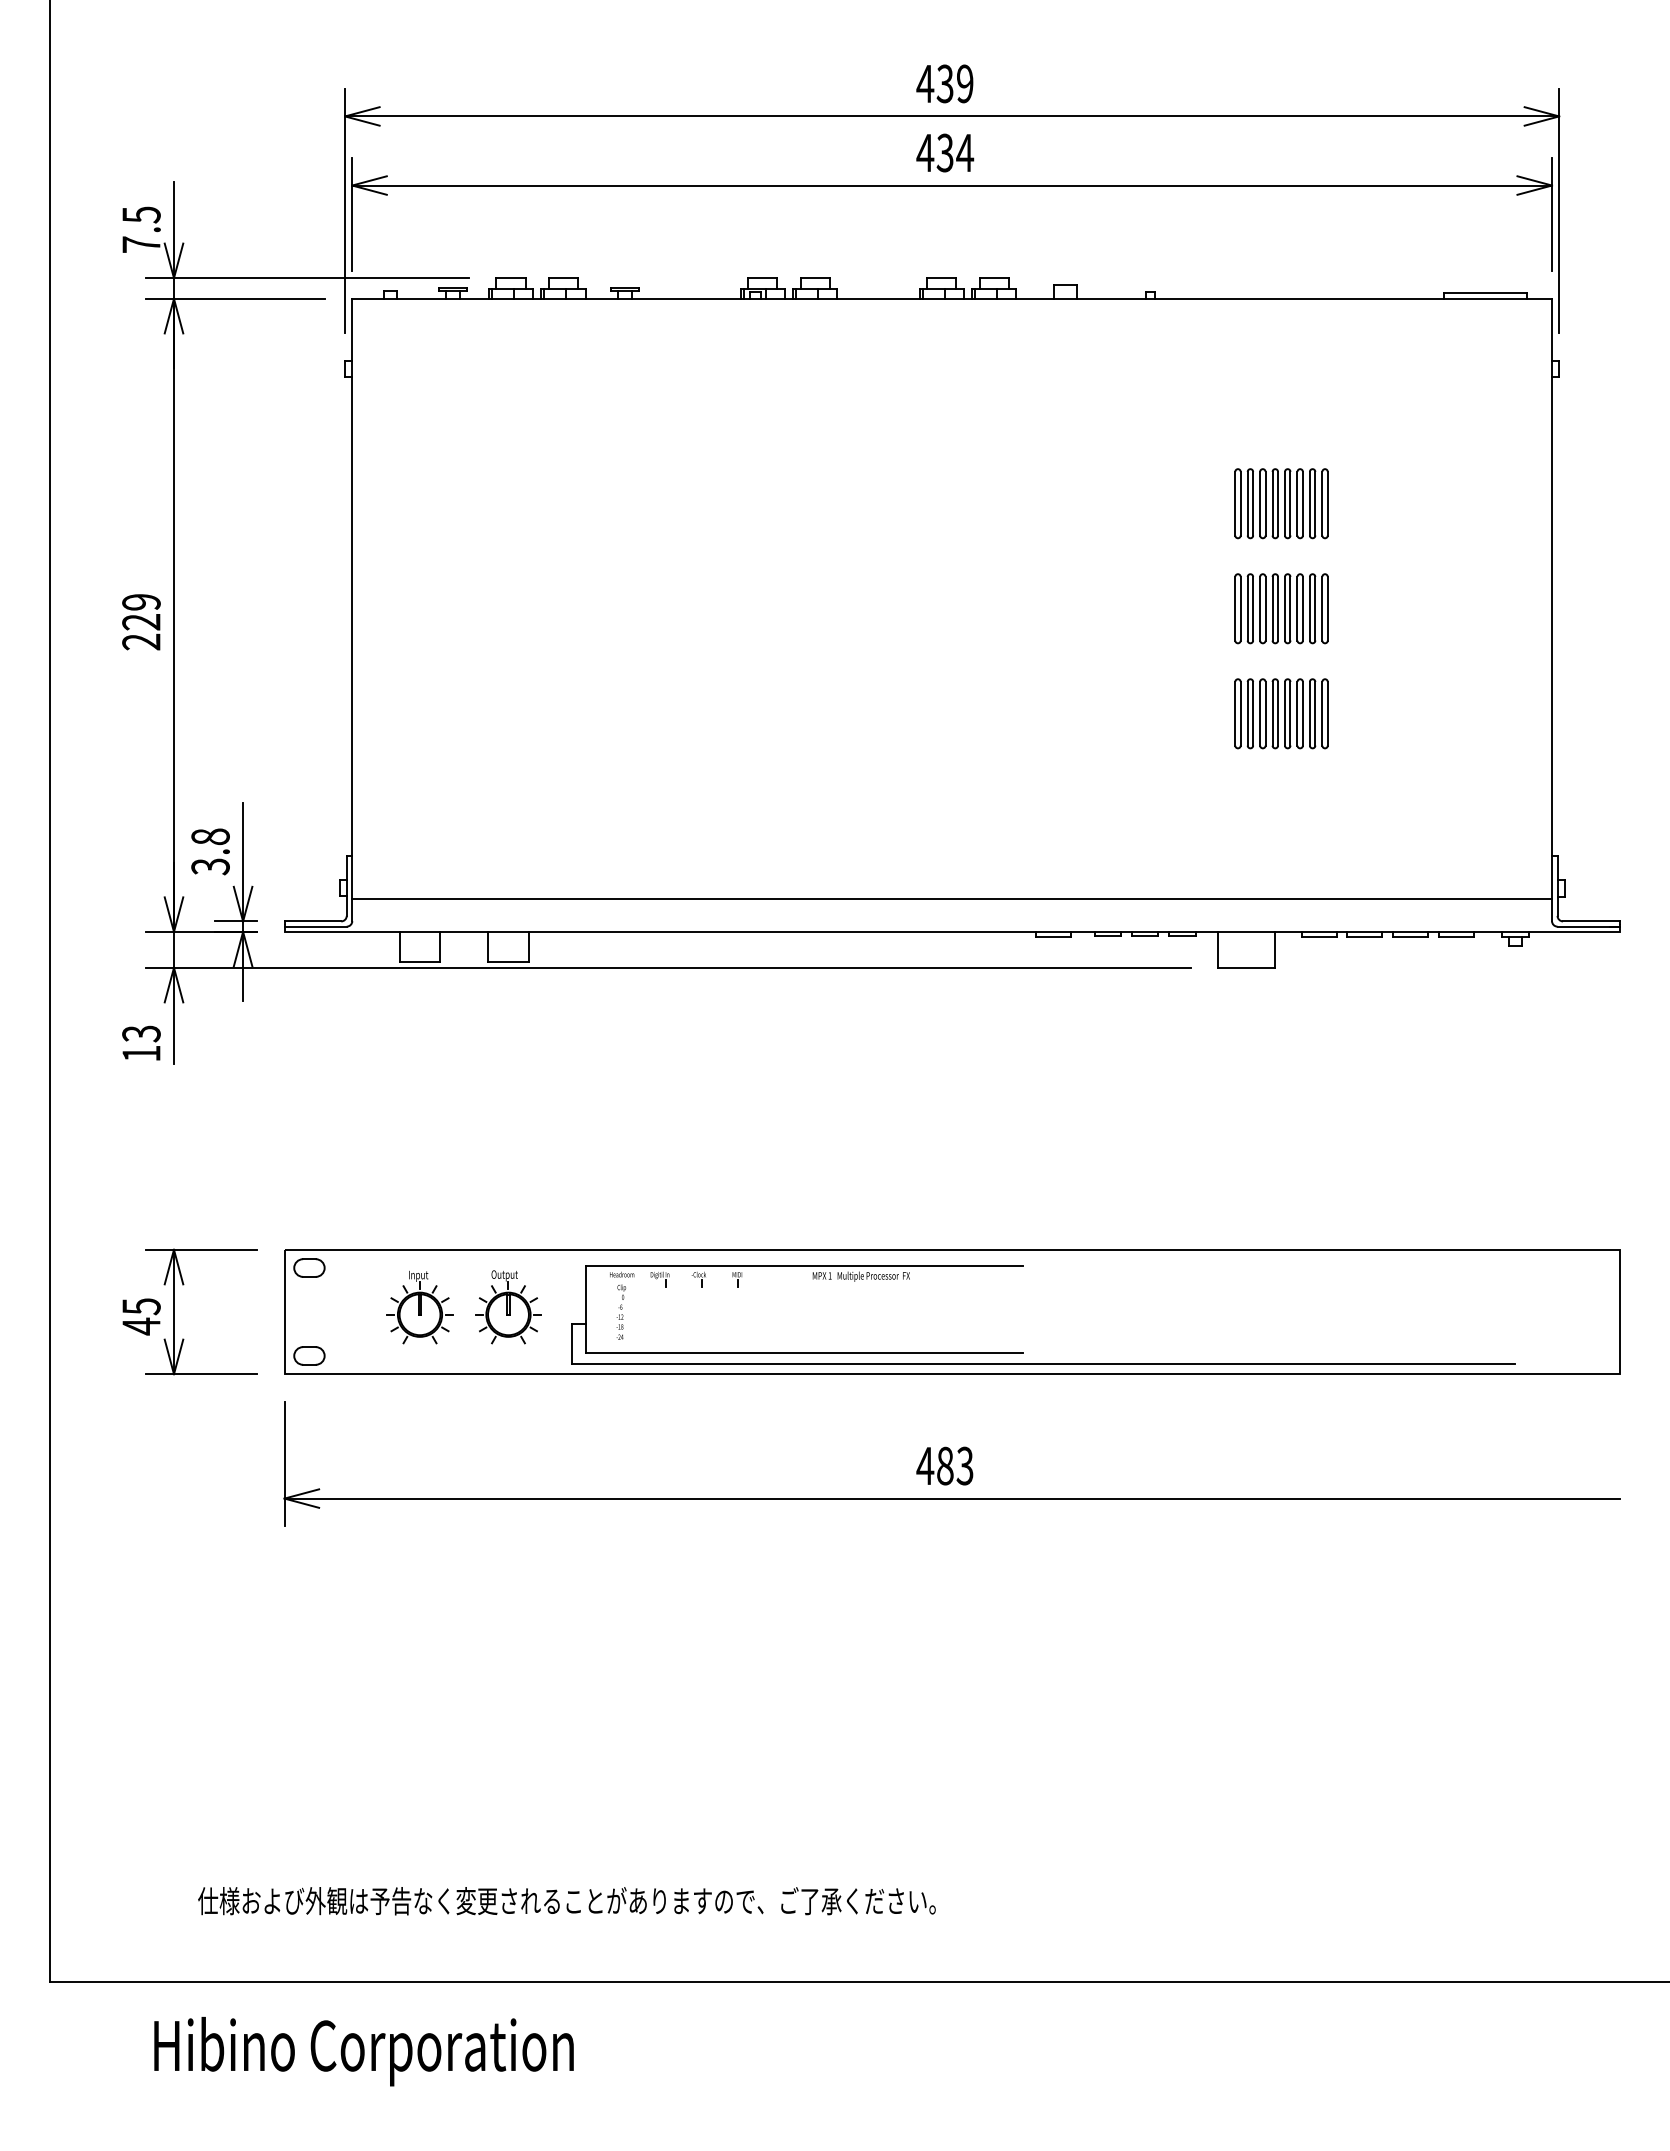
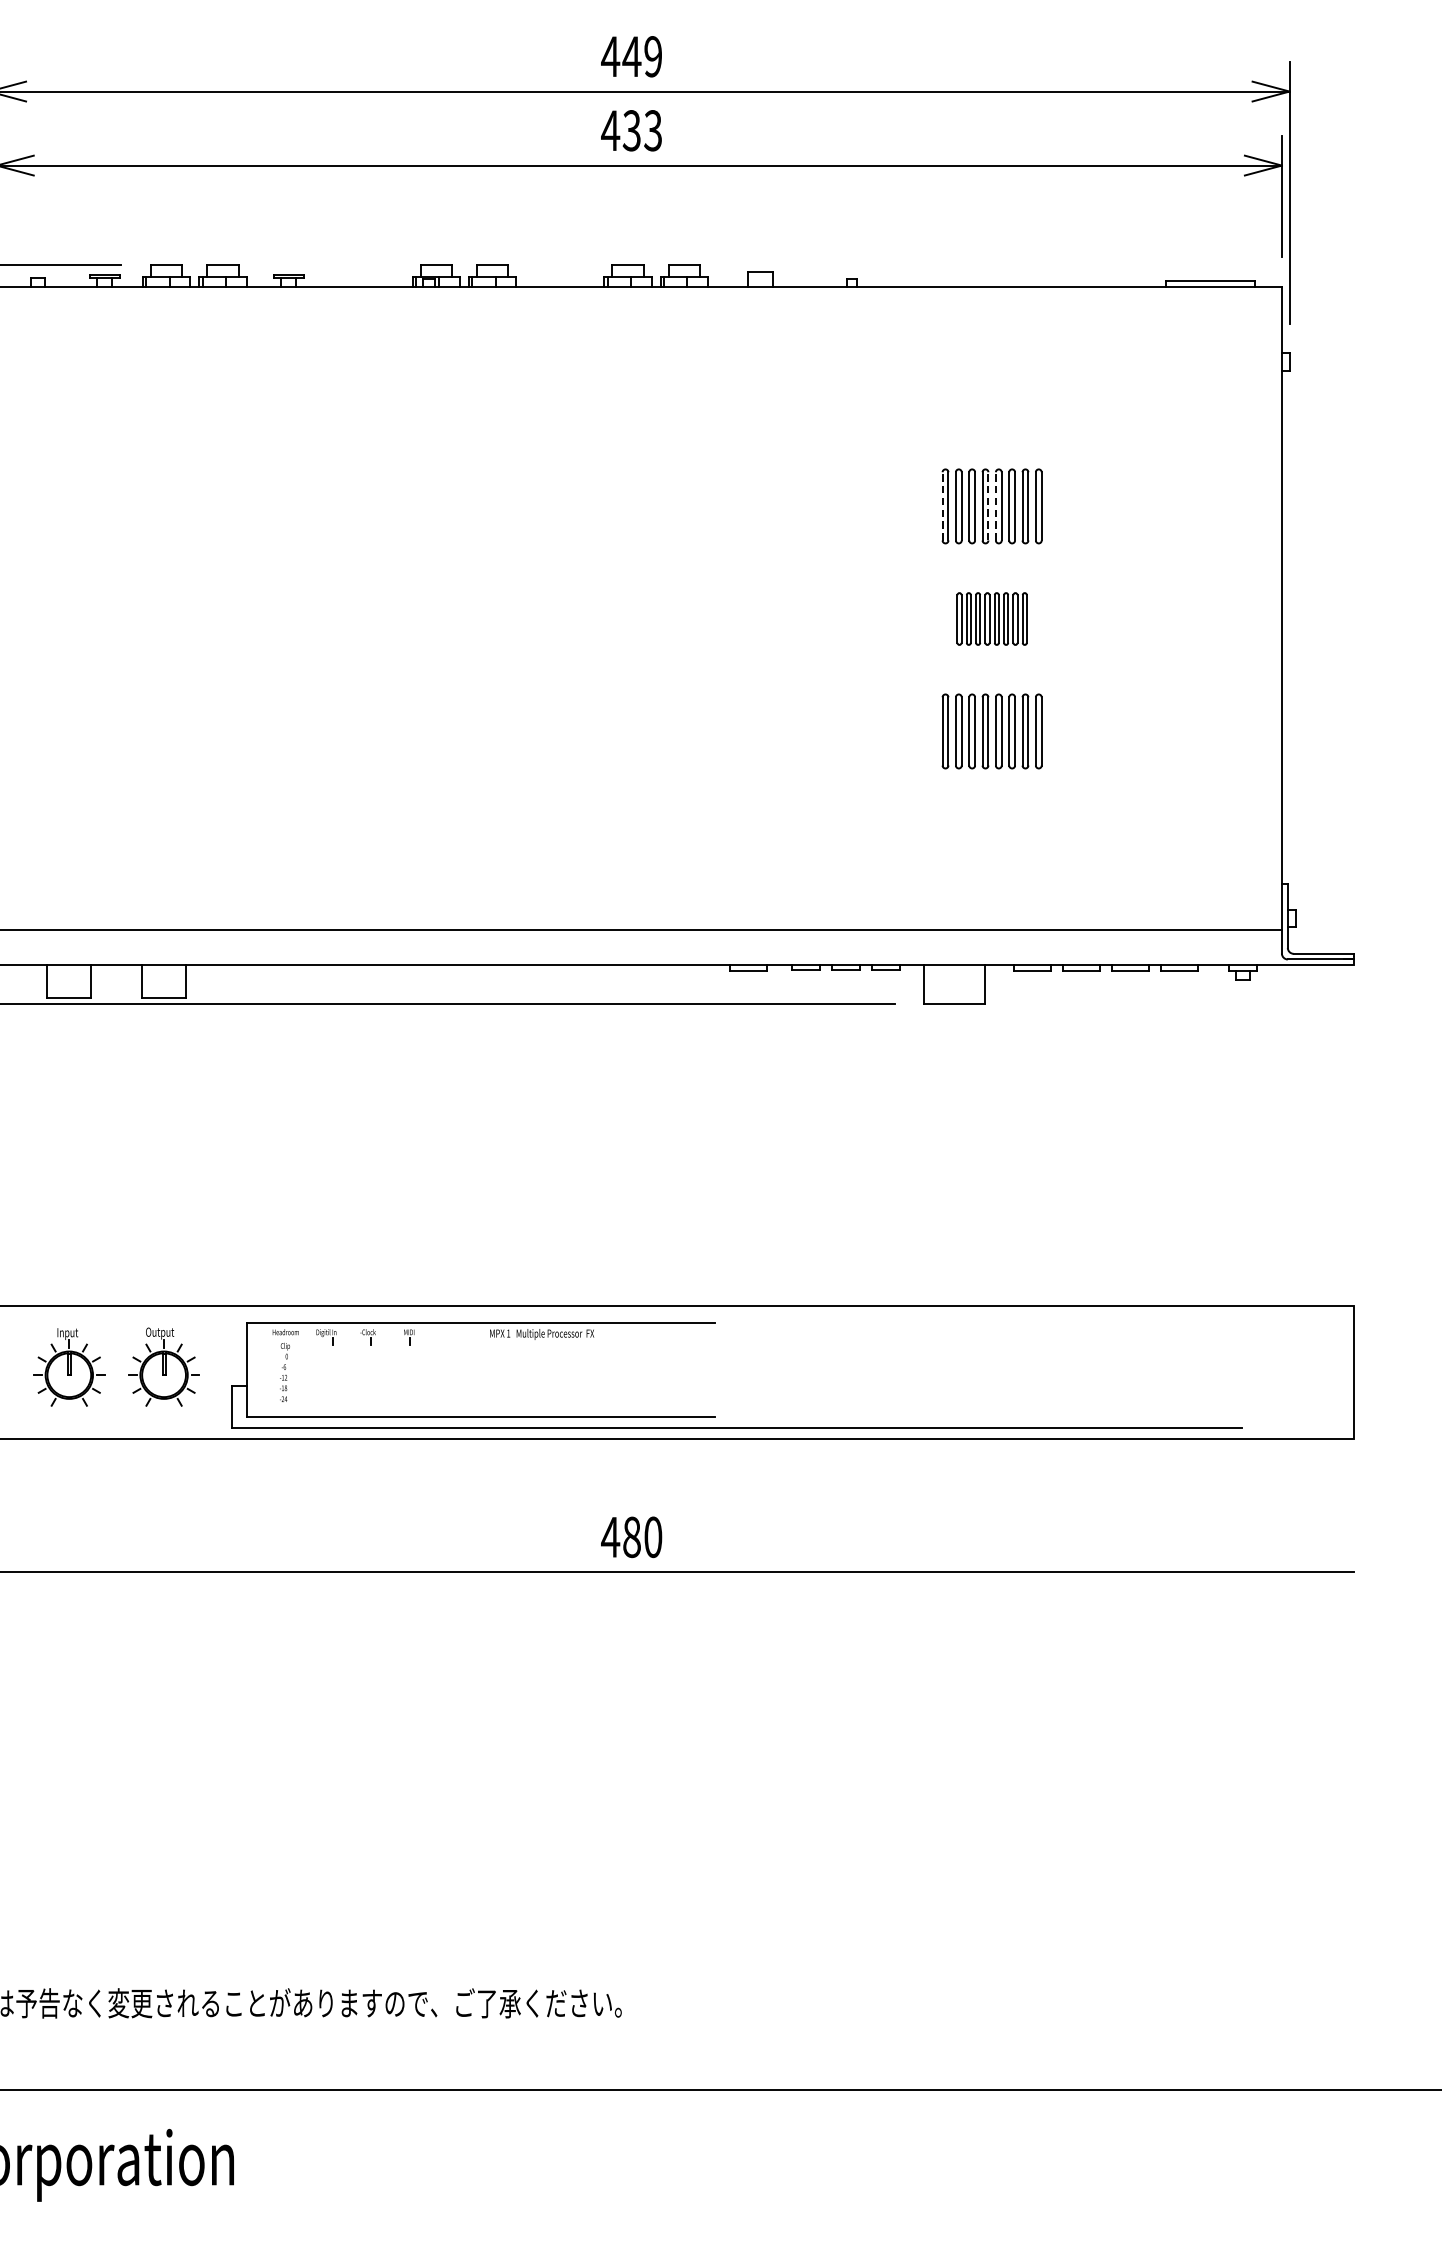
text: (945, 83) -> (632, 56), 439 -> 449
text: (965, 152) -> (653, 130), 434 -> 433
line: (1235, 503) -> (942, 506), solid -> dashed
line: (1278, 503) -> (988, 506), solid -> dashed
line: (1285, 503) -> (996, 506), solid -> dashed
part: (1281, 608) -> (992, 618), size x0.7
text: (964, 1465) -> (652, 1536), 483 -> 480

